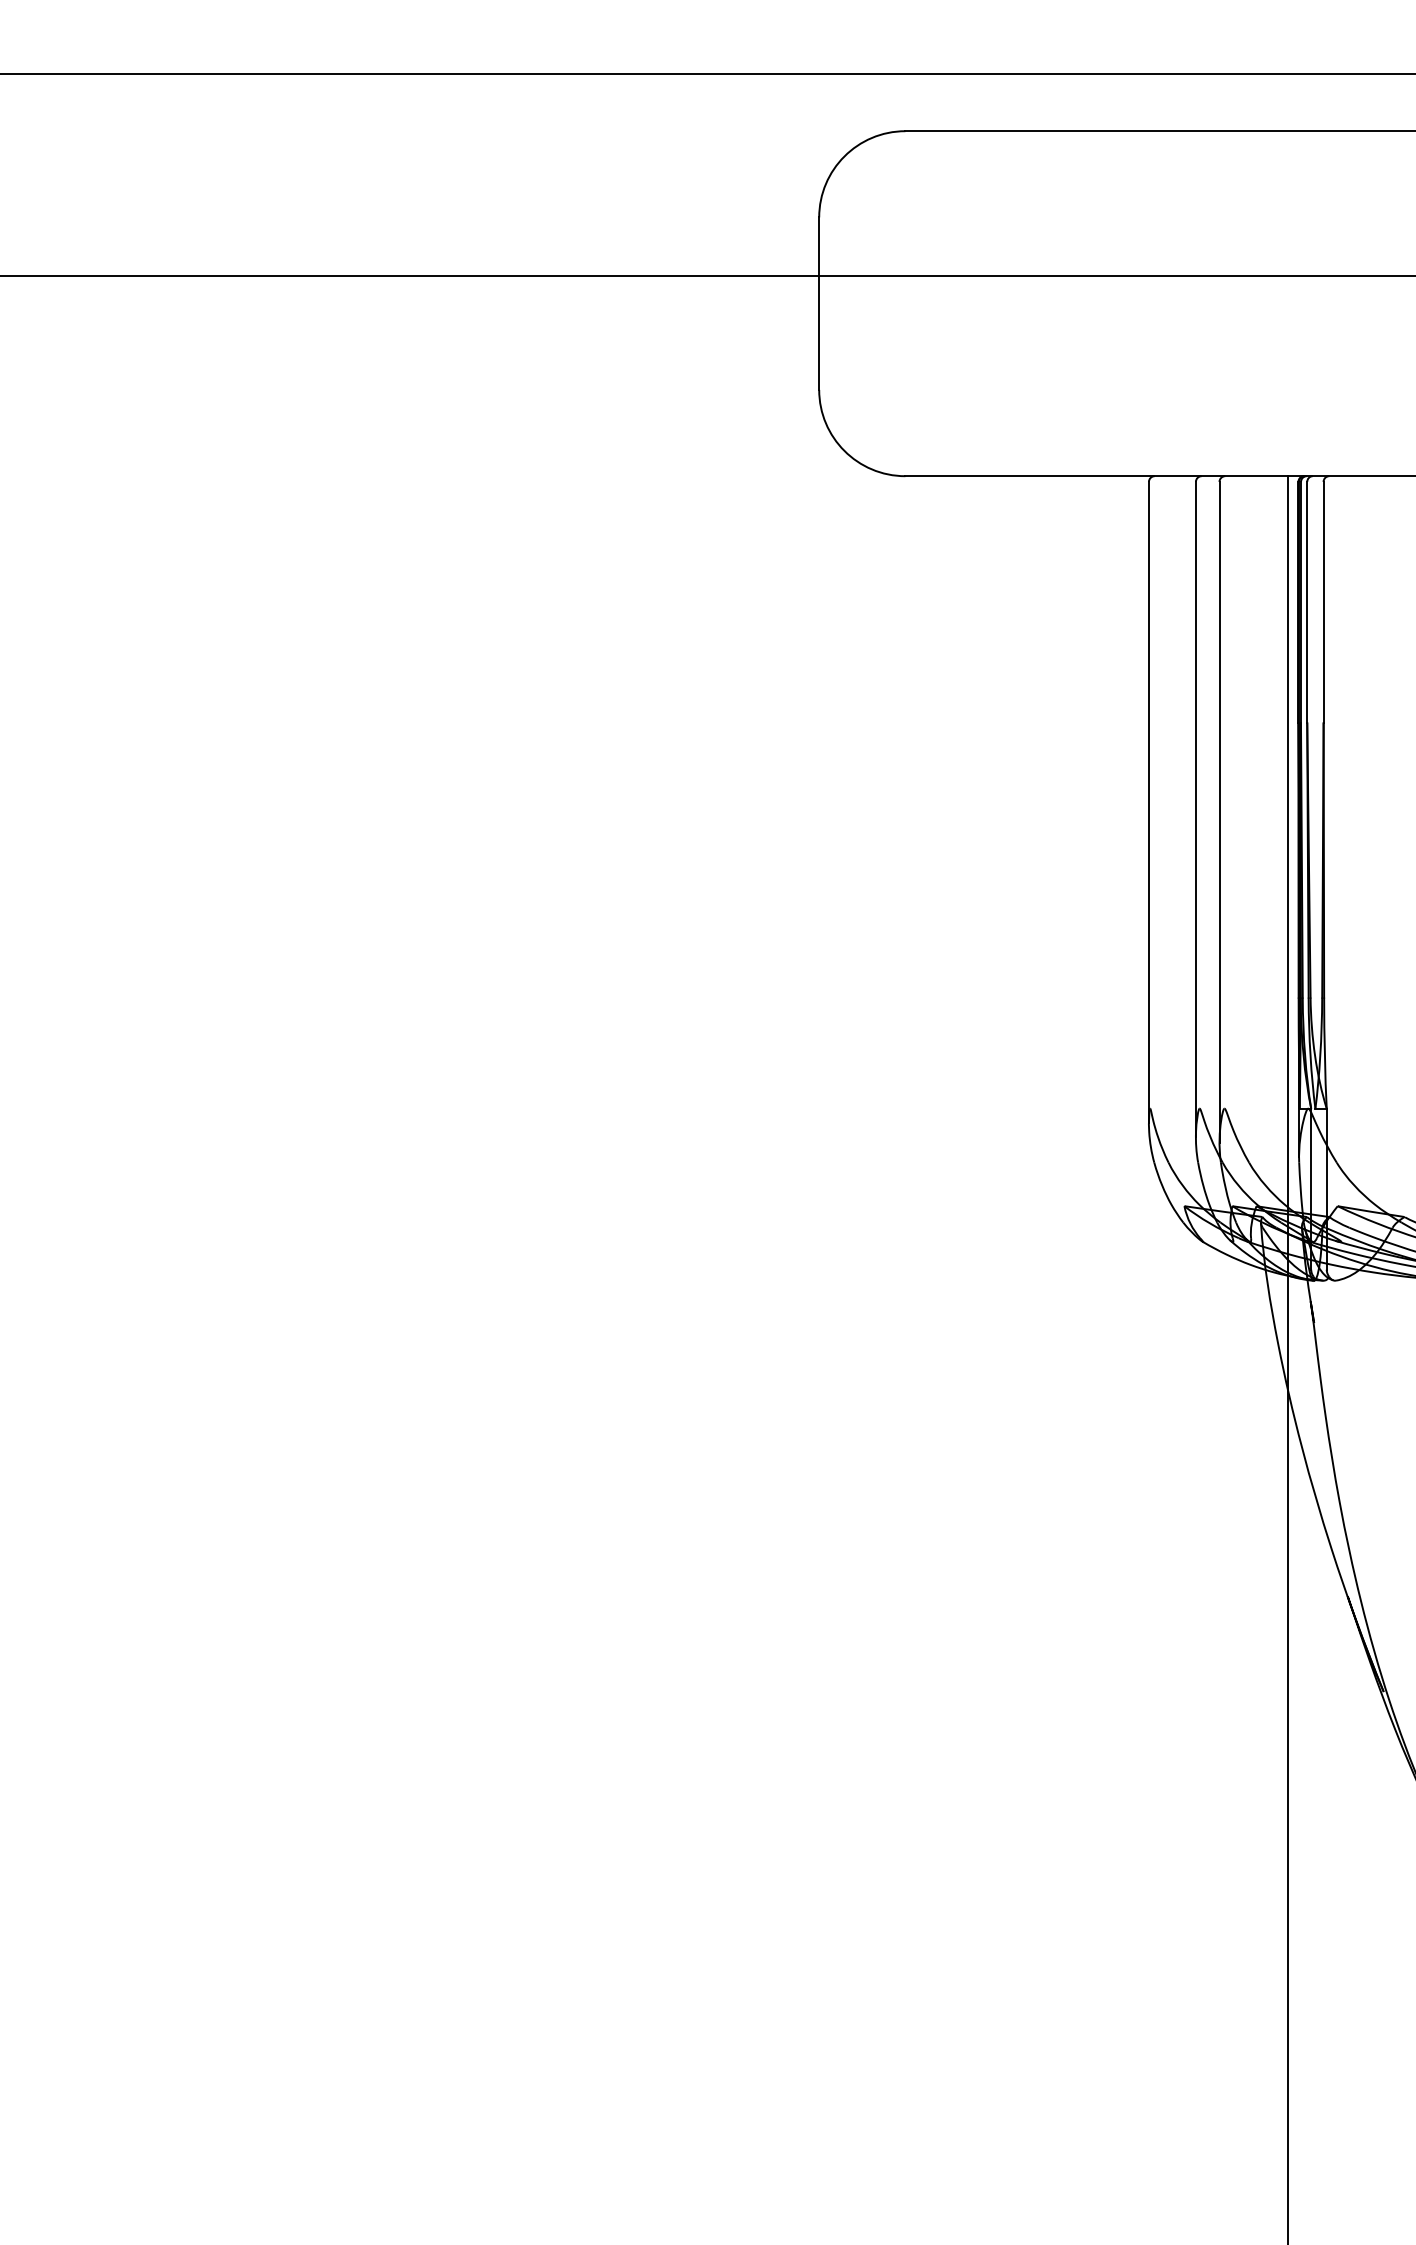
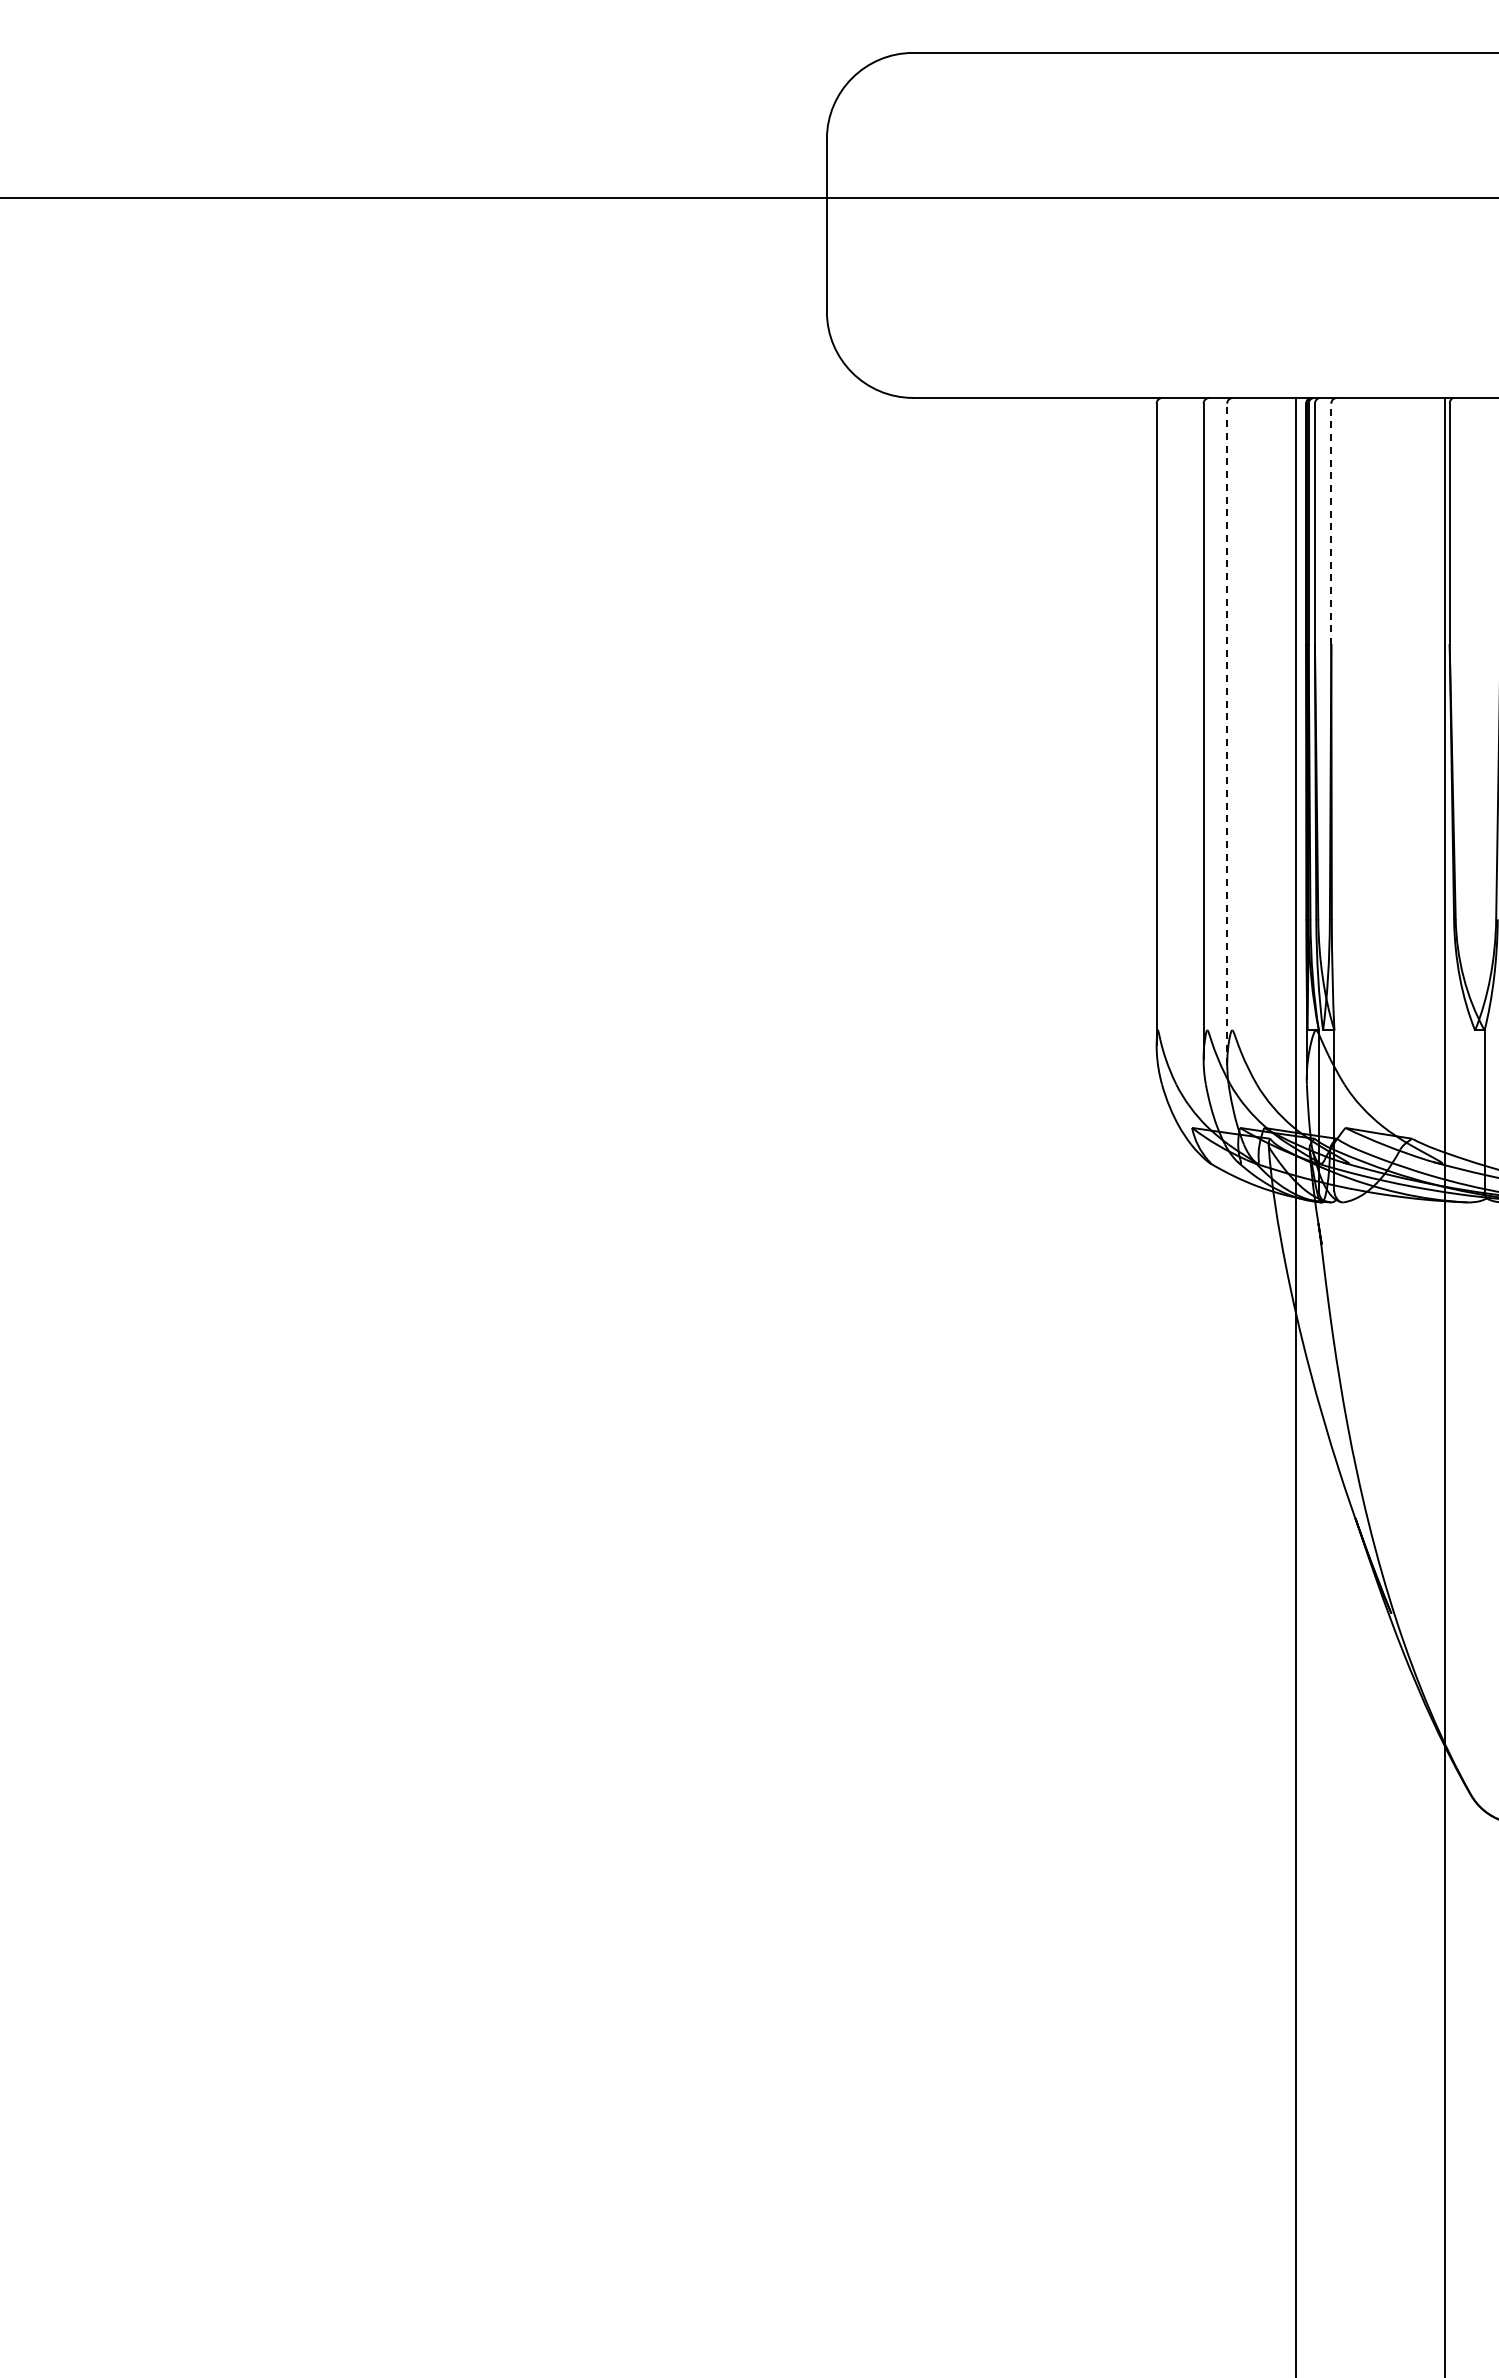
line: (1323, 602) -> (1331, 524), solid -> dashed
line: (1219, 811) -> (1227, 733), solid -> dashed

